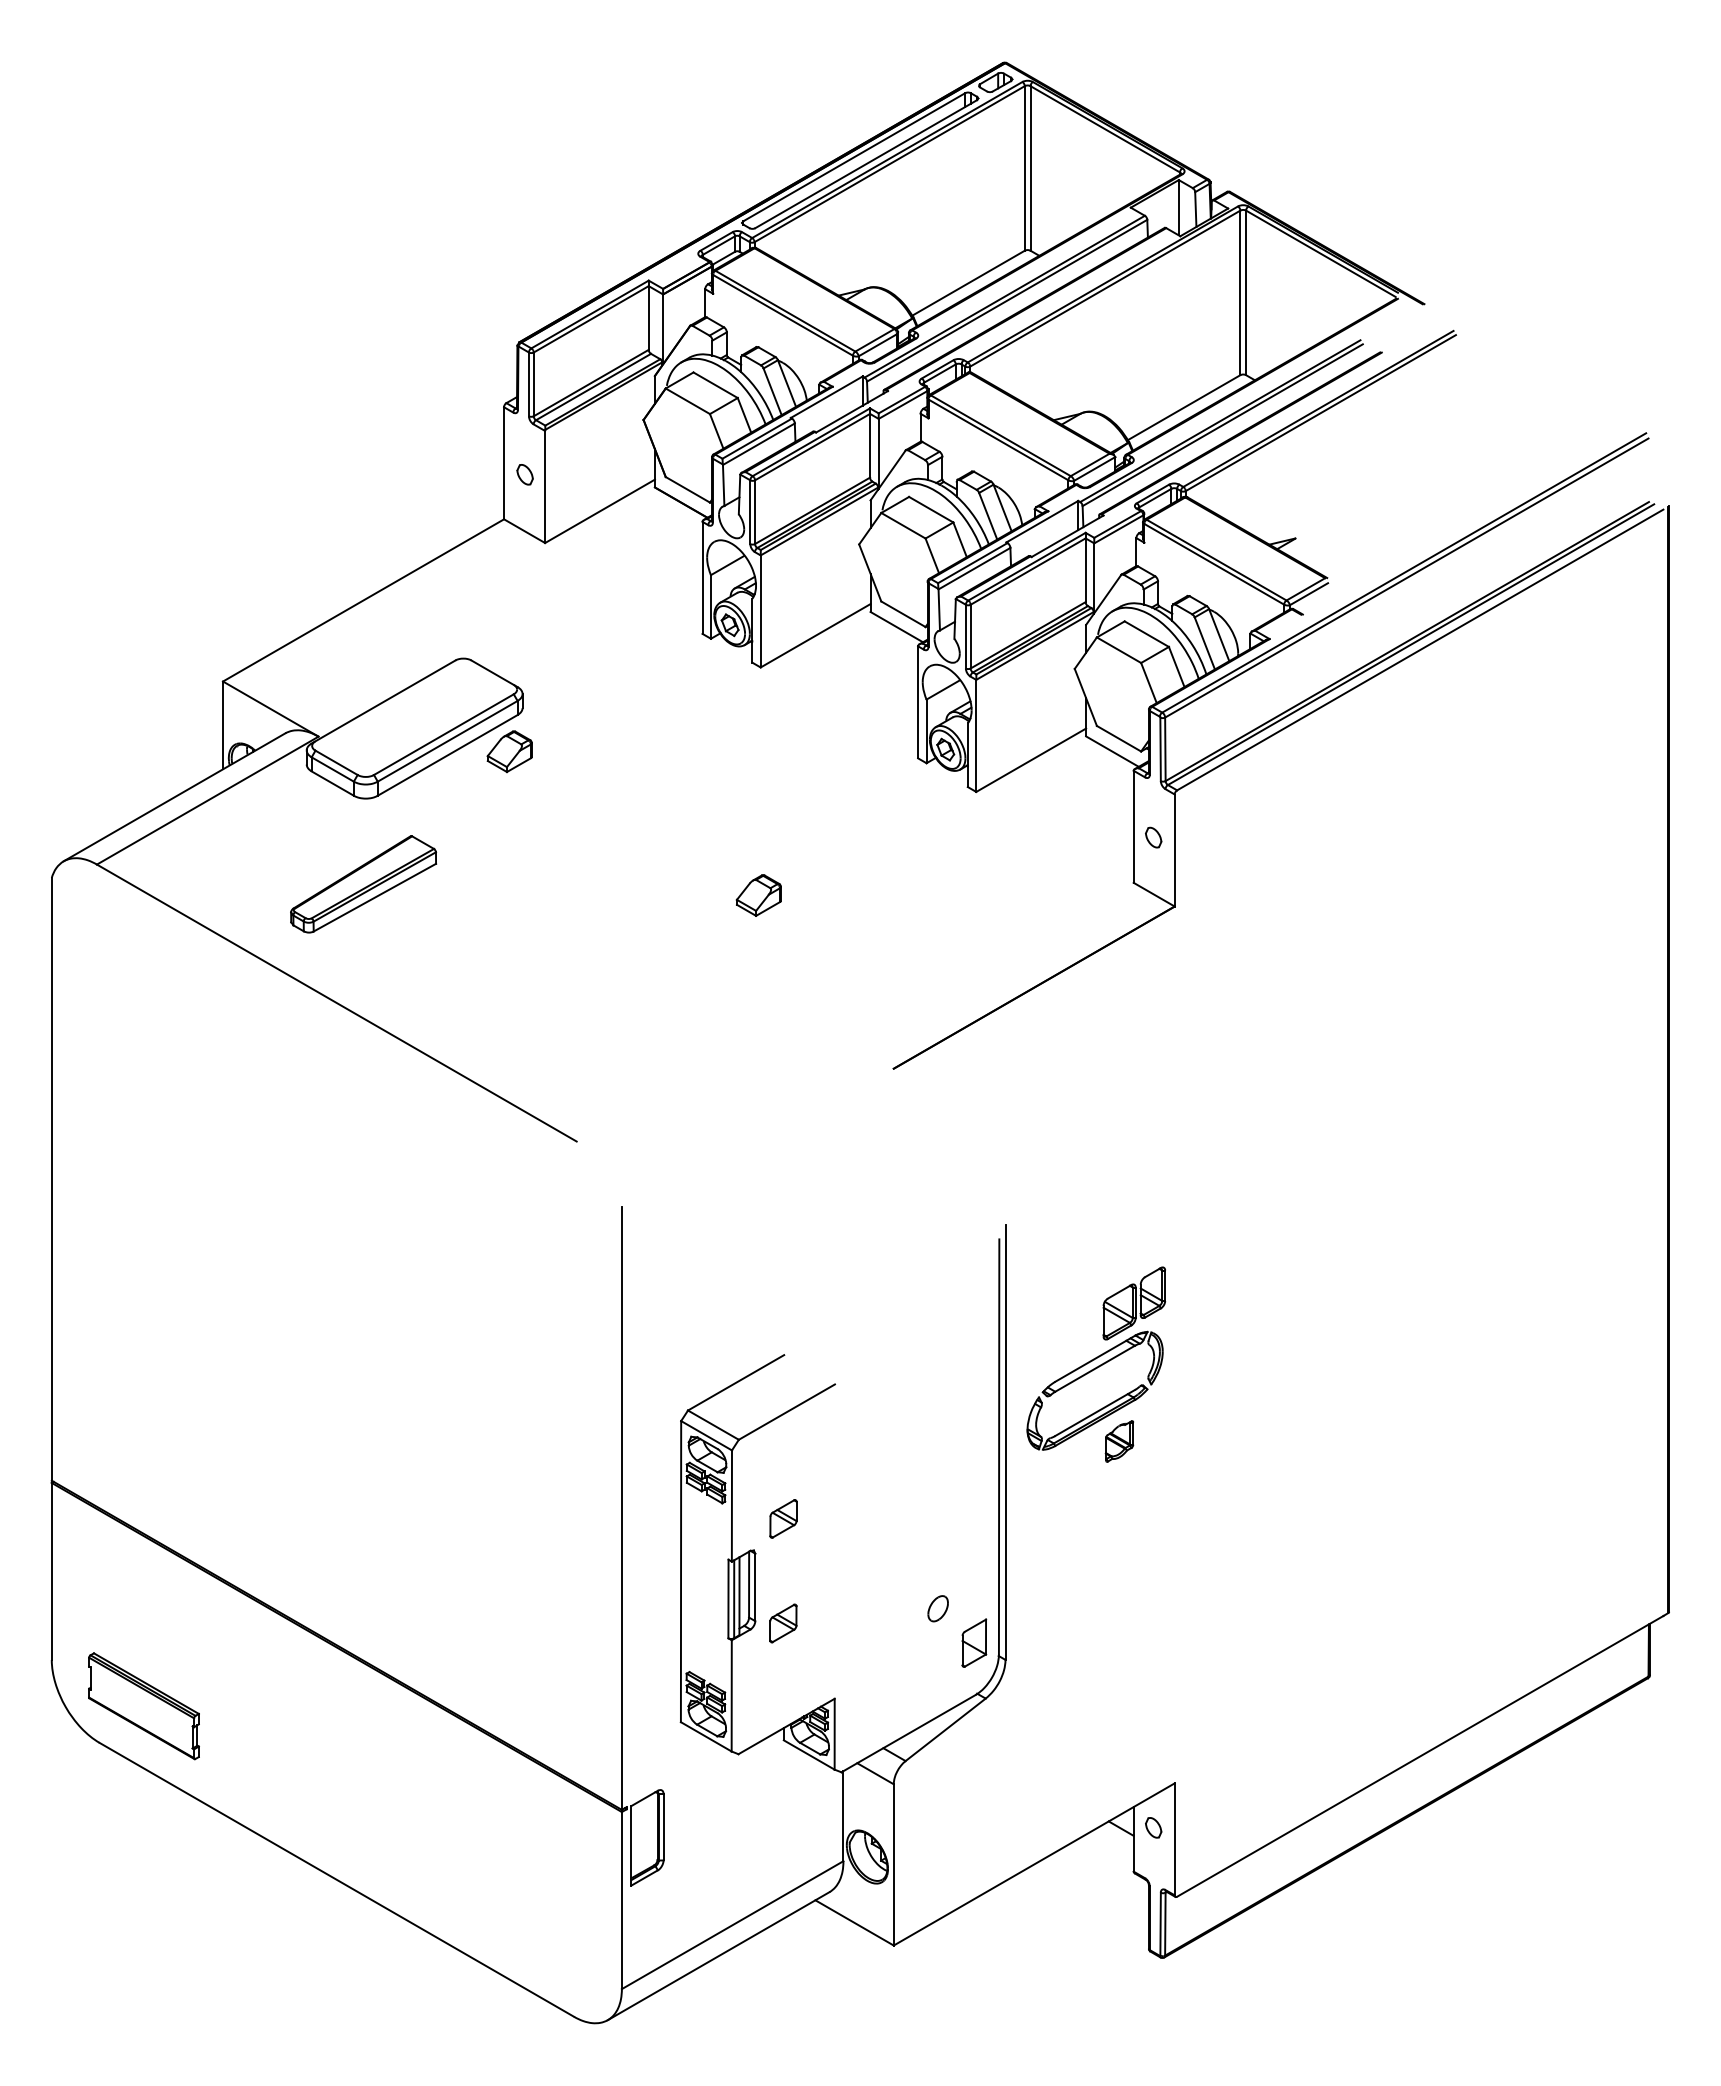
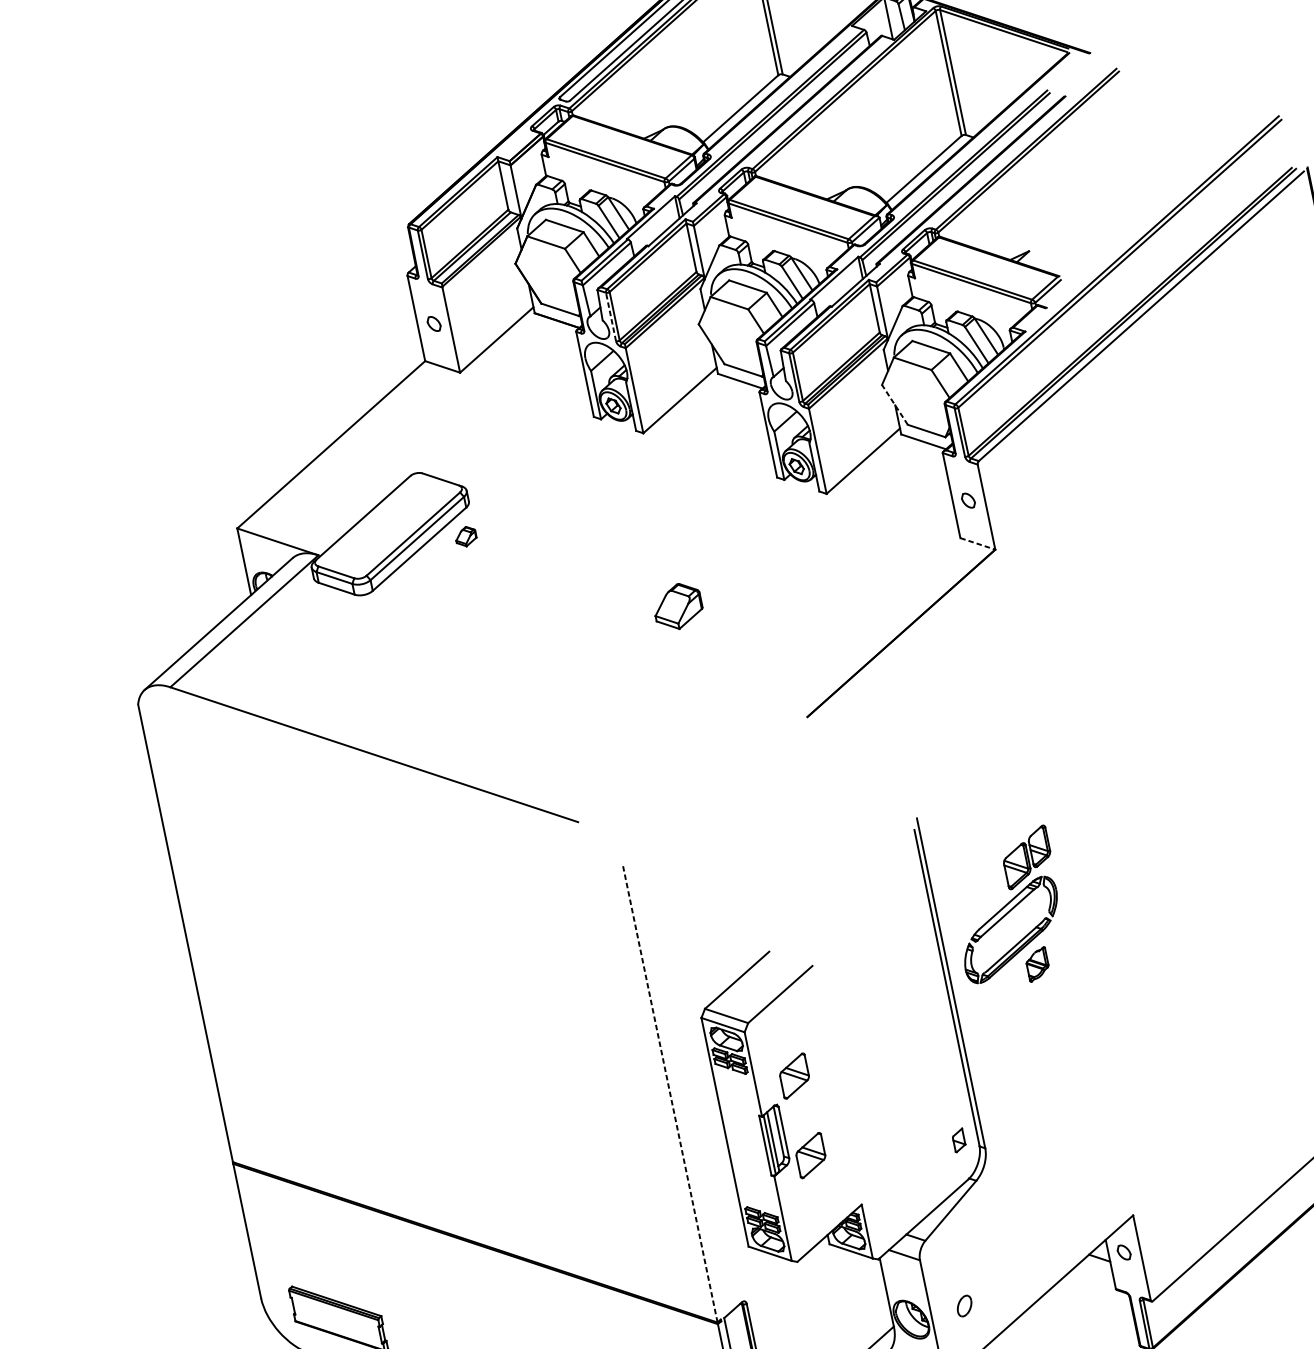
line: (750, 512) -> (611, 317), solid -> dashed
line: (1085, 697) -> (894, 404), solid -> dashed
part: (509, 751) -> (465, 536), size x0.6
part: (363, 884) -> (375, 660), removed
line: (1154, 894) -> (978, 543), solid -> dashed
part: (758, 895) -> (677, 606), size x1.4
line: (621, 1508) -> (669, 1093), solid -> dashed
part: (783, 1518) -> (794, 1075), size x1.4
part: (937, 1608) -> (964, 1306), moved
part: (783, 1623) -> (810, 1155), size x1.4
part: (974, 1642) -> (958, 1139), size x0.6

